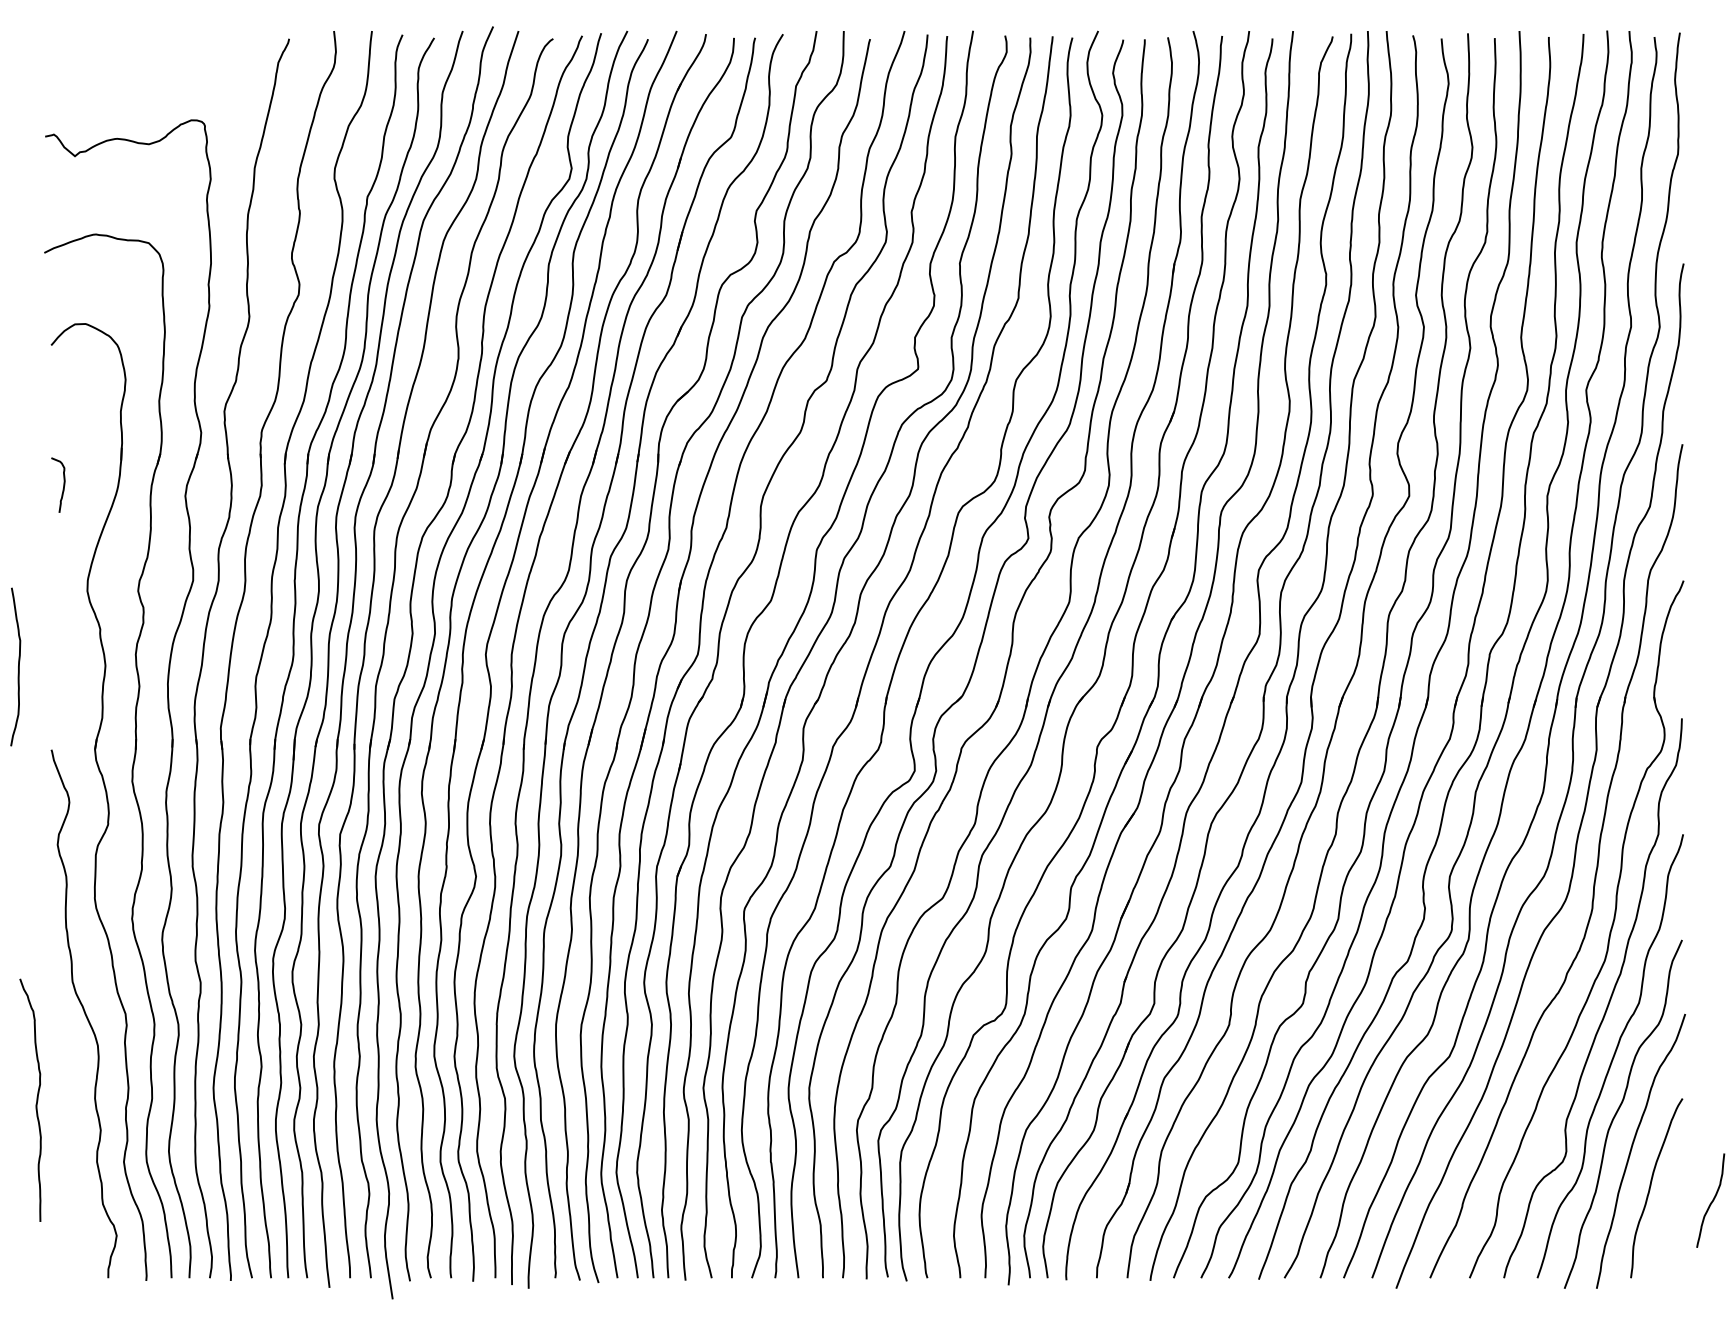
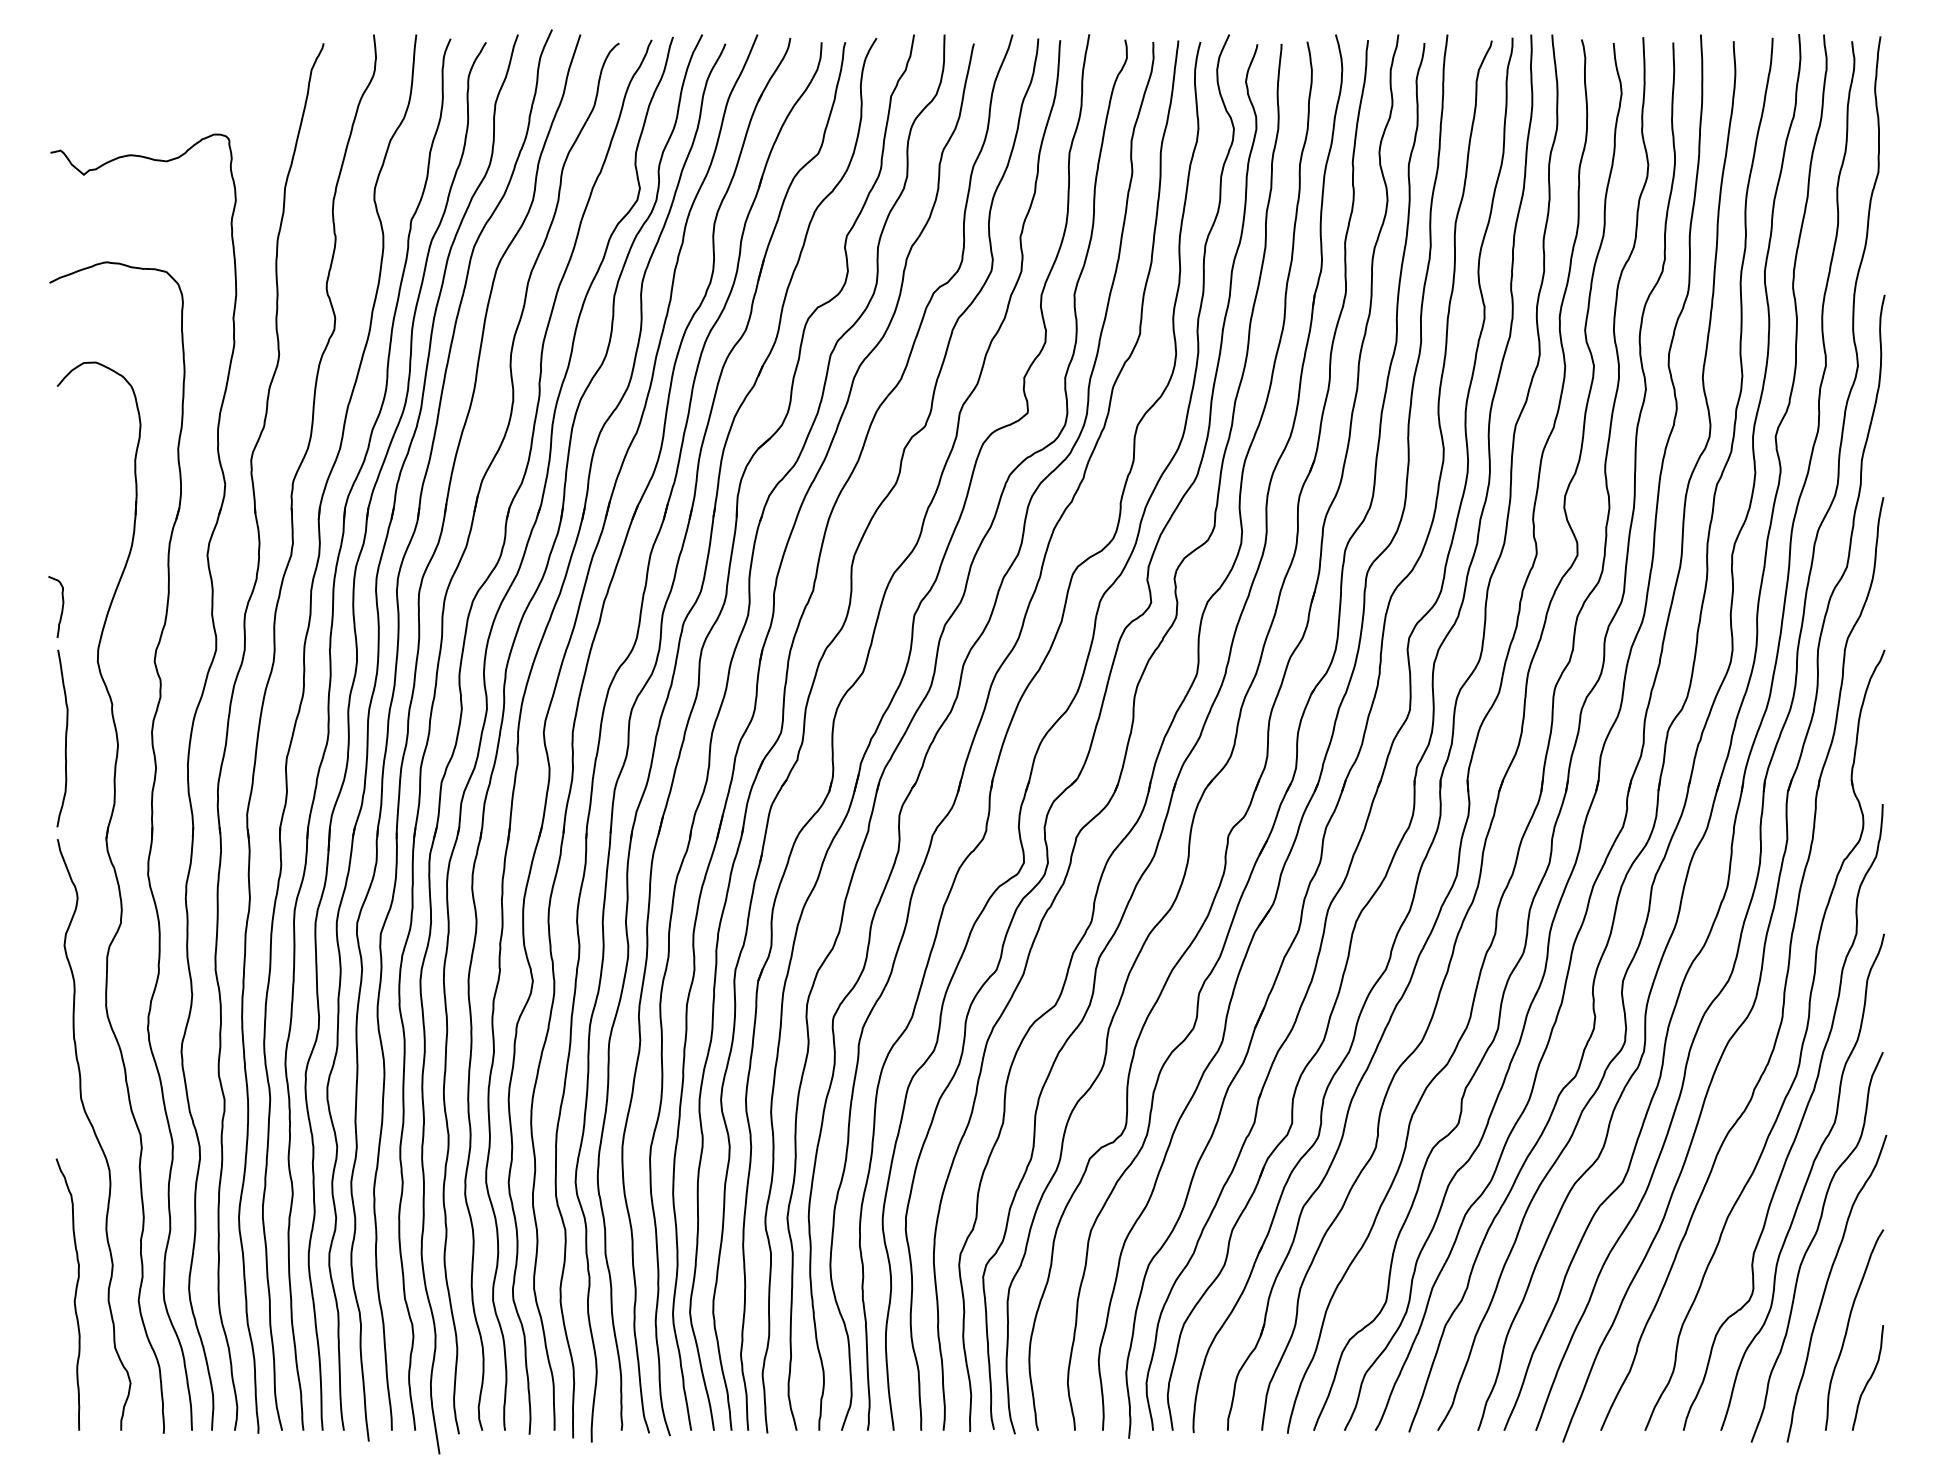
curve: (63, 485) -> (61, 607), moved
curve: (18, 666) -> (65, 738), moved
curve: (36, 1100) -> (74, 1294), moved
curve: (1712, 1200) -> (1869, 1377), moved

